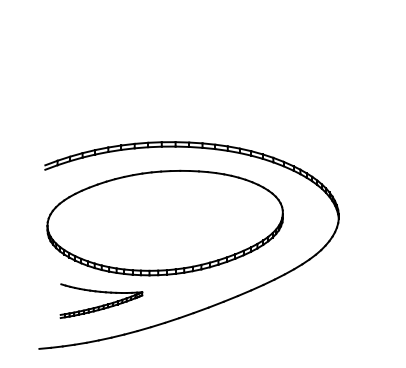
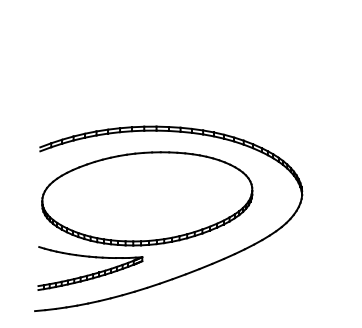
part: (101, 301) -> (90, 268), size x1.43

